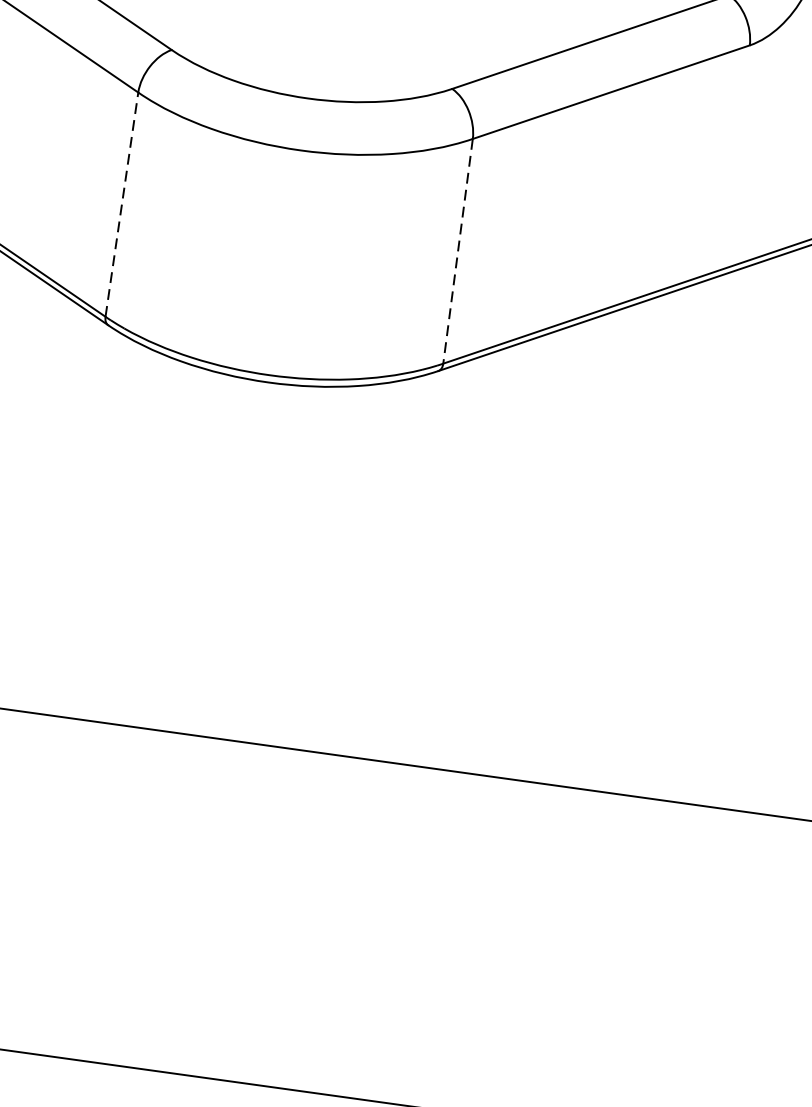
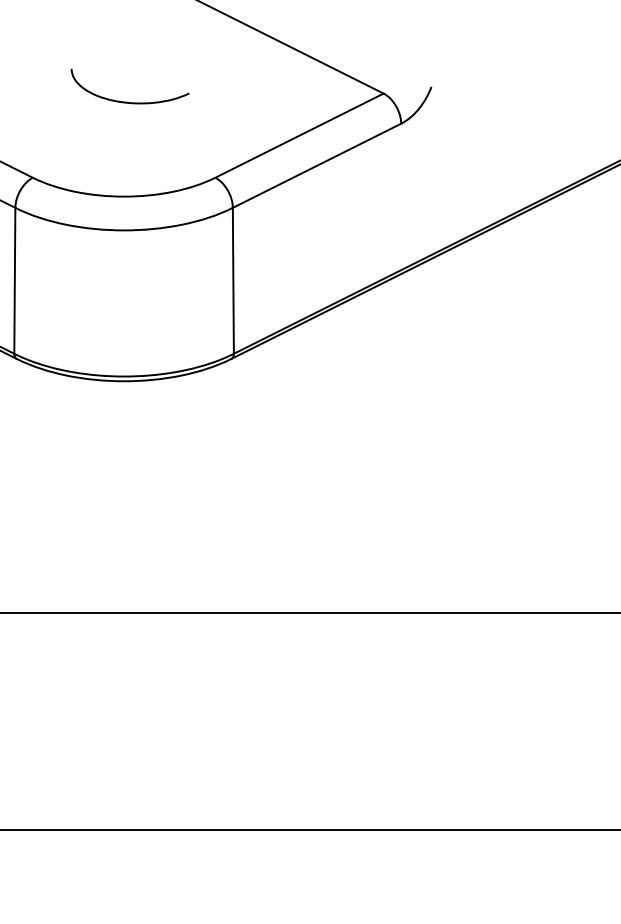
line: (121, 204) -> (14, 280), dashed -> solid
line: (458, 250) -> (233, 280), dashed -> solid

